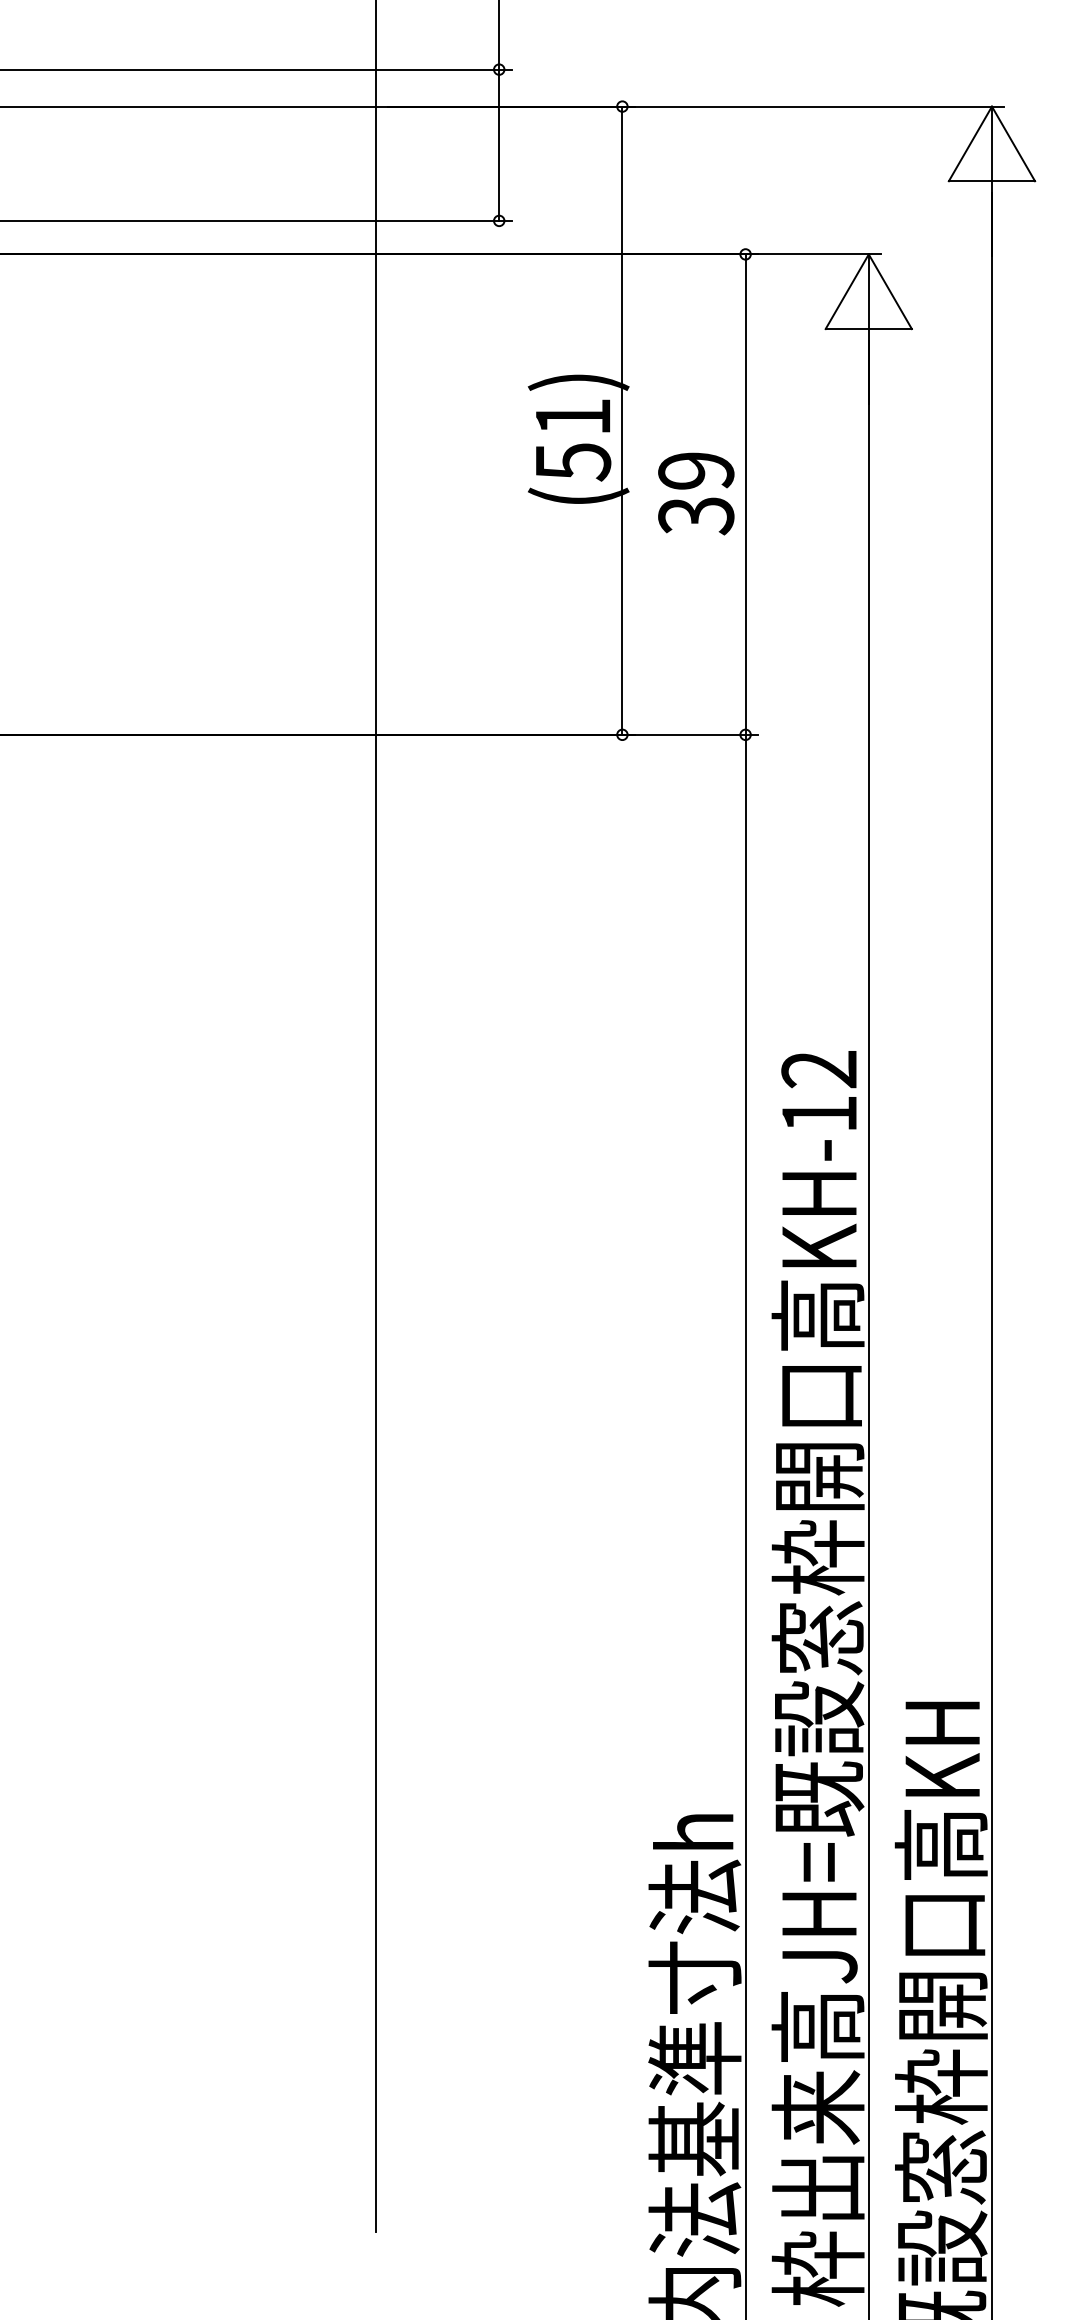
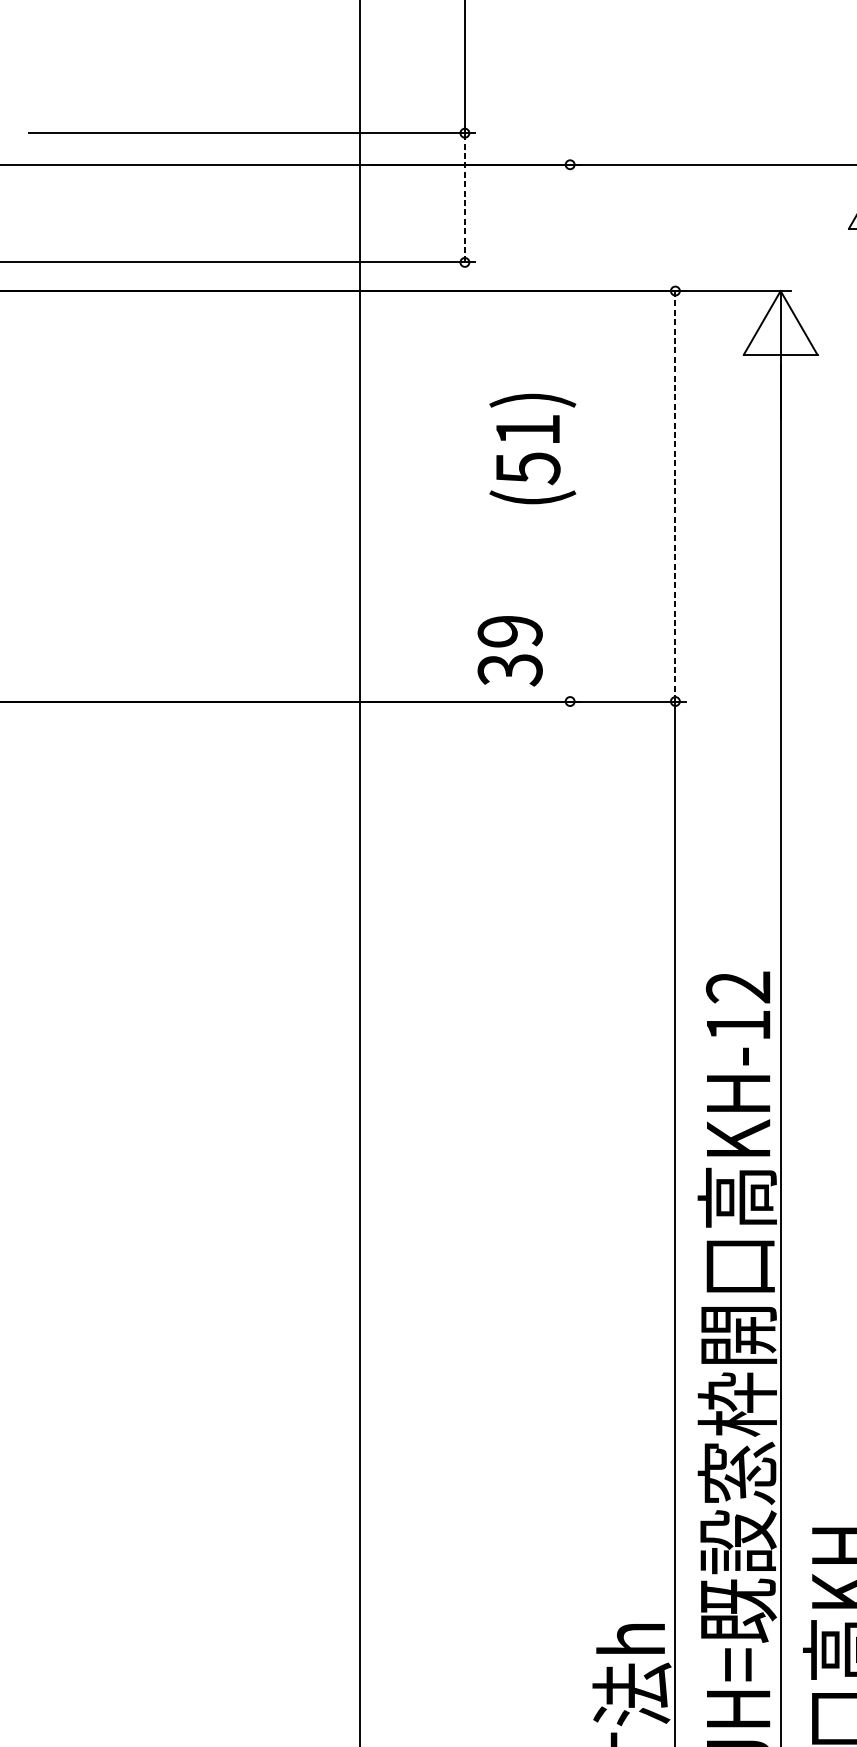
line: (499, 145) -> (465, 197), solid -> dashed
line: (622, 420) -> (570, 432), removed
text: (696, 493) -> (510, 650), moved
line: (745, 495) -> (675, 497), solid -> dashed

